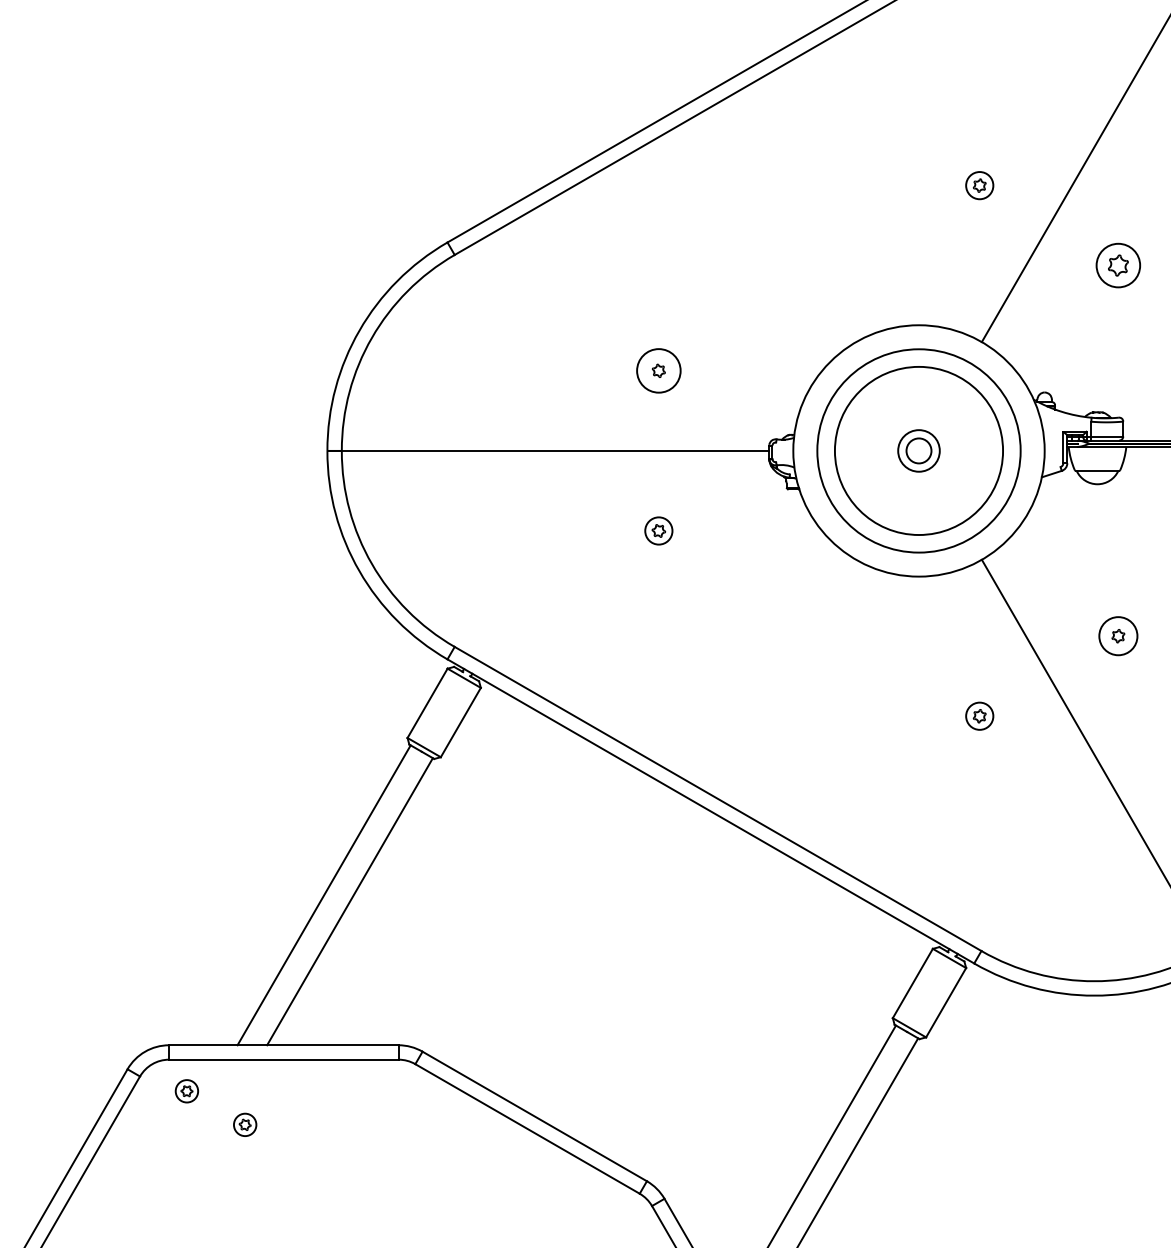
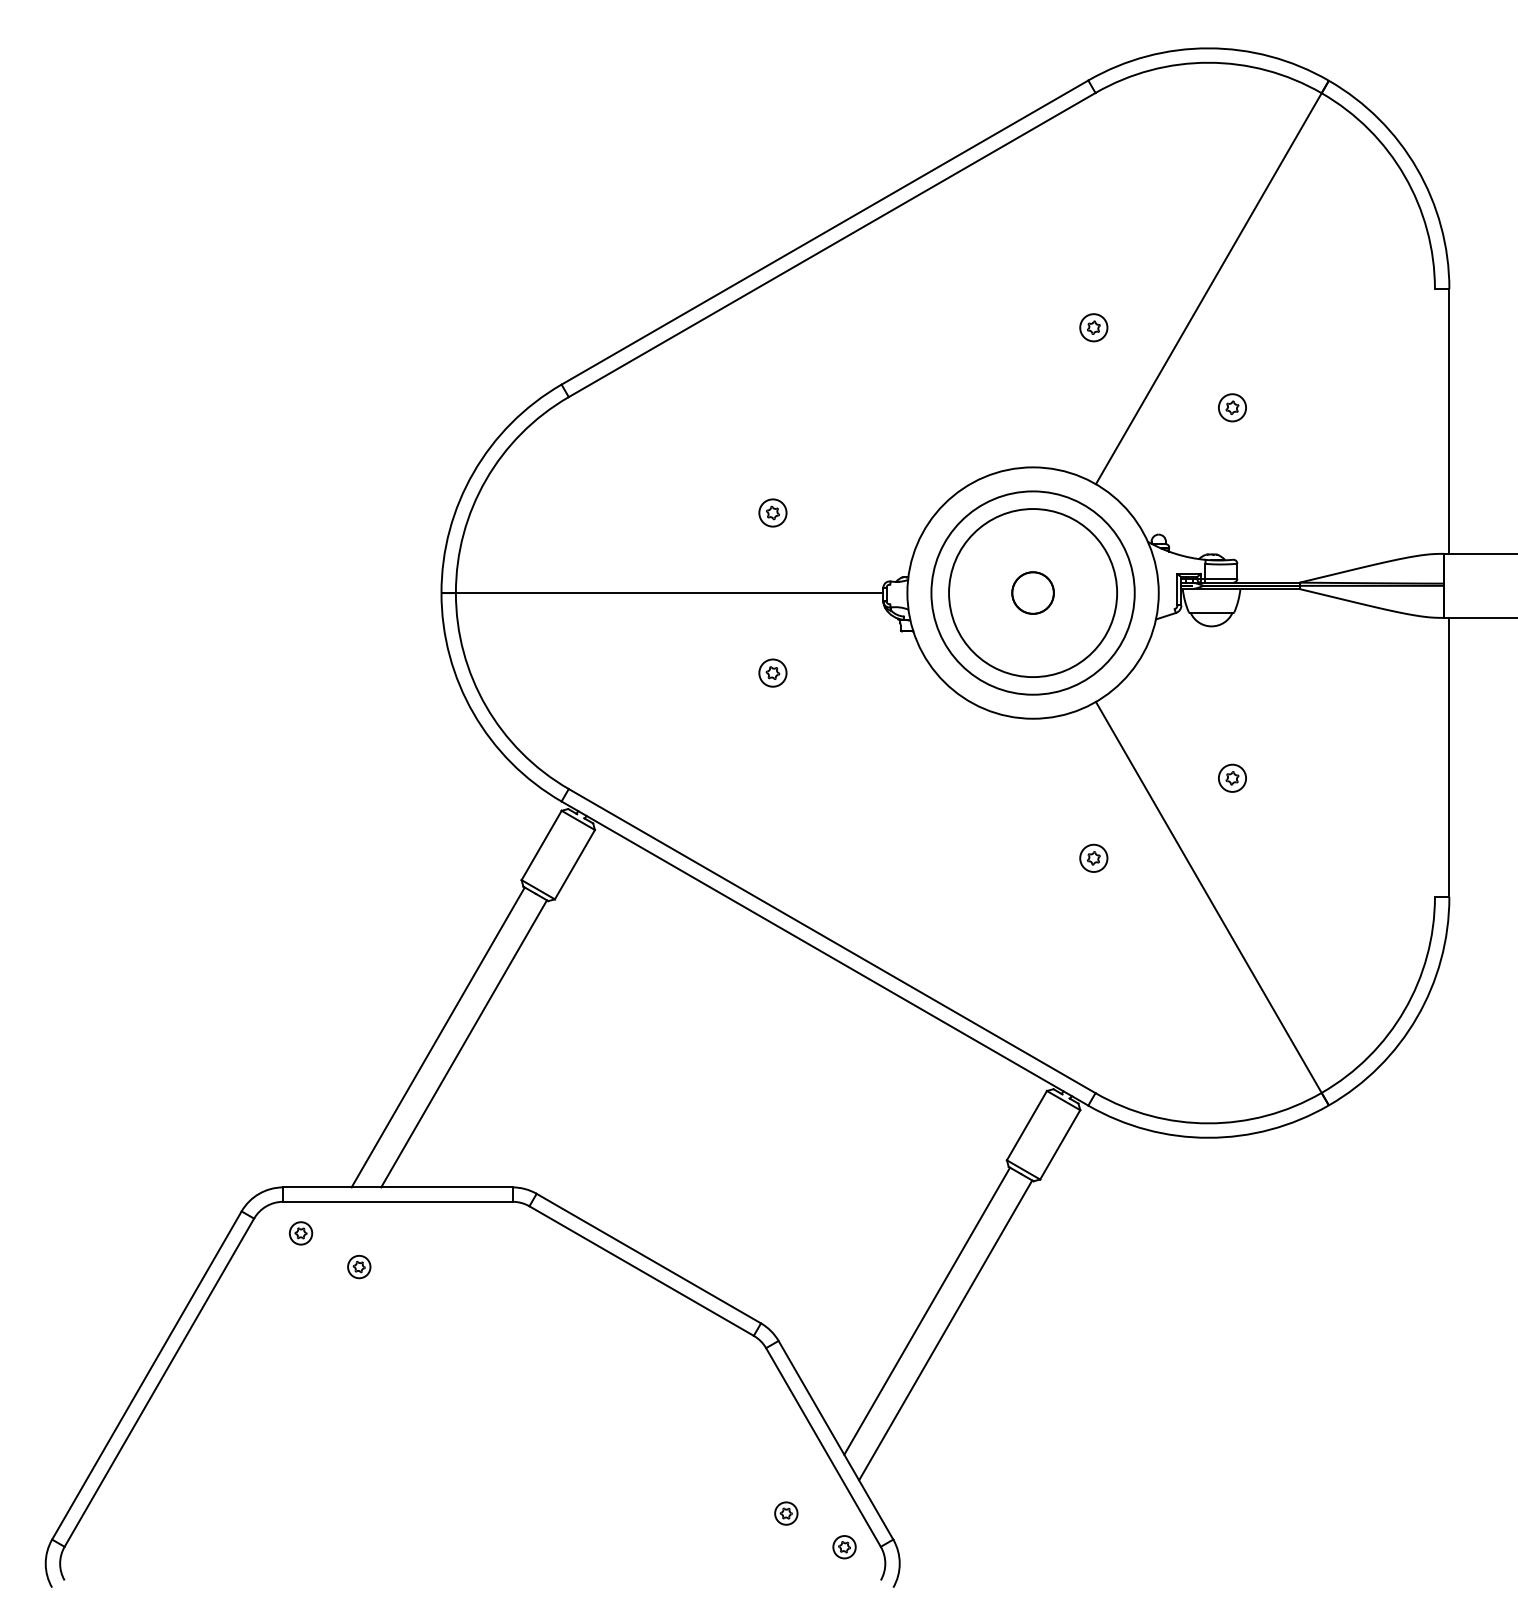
part: (1118, 265) -> (1232, 407), size x0.62
circle: (658, 370) -> (772, 512), size x0.62
circle: (918, 450) -> (1032, 592), size x1.67
circle: (1118, 635) -> (1232, 777), size x0.71

